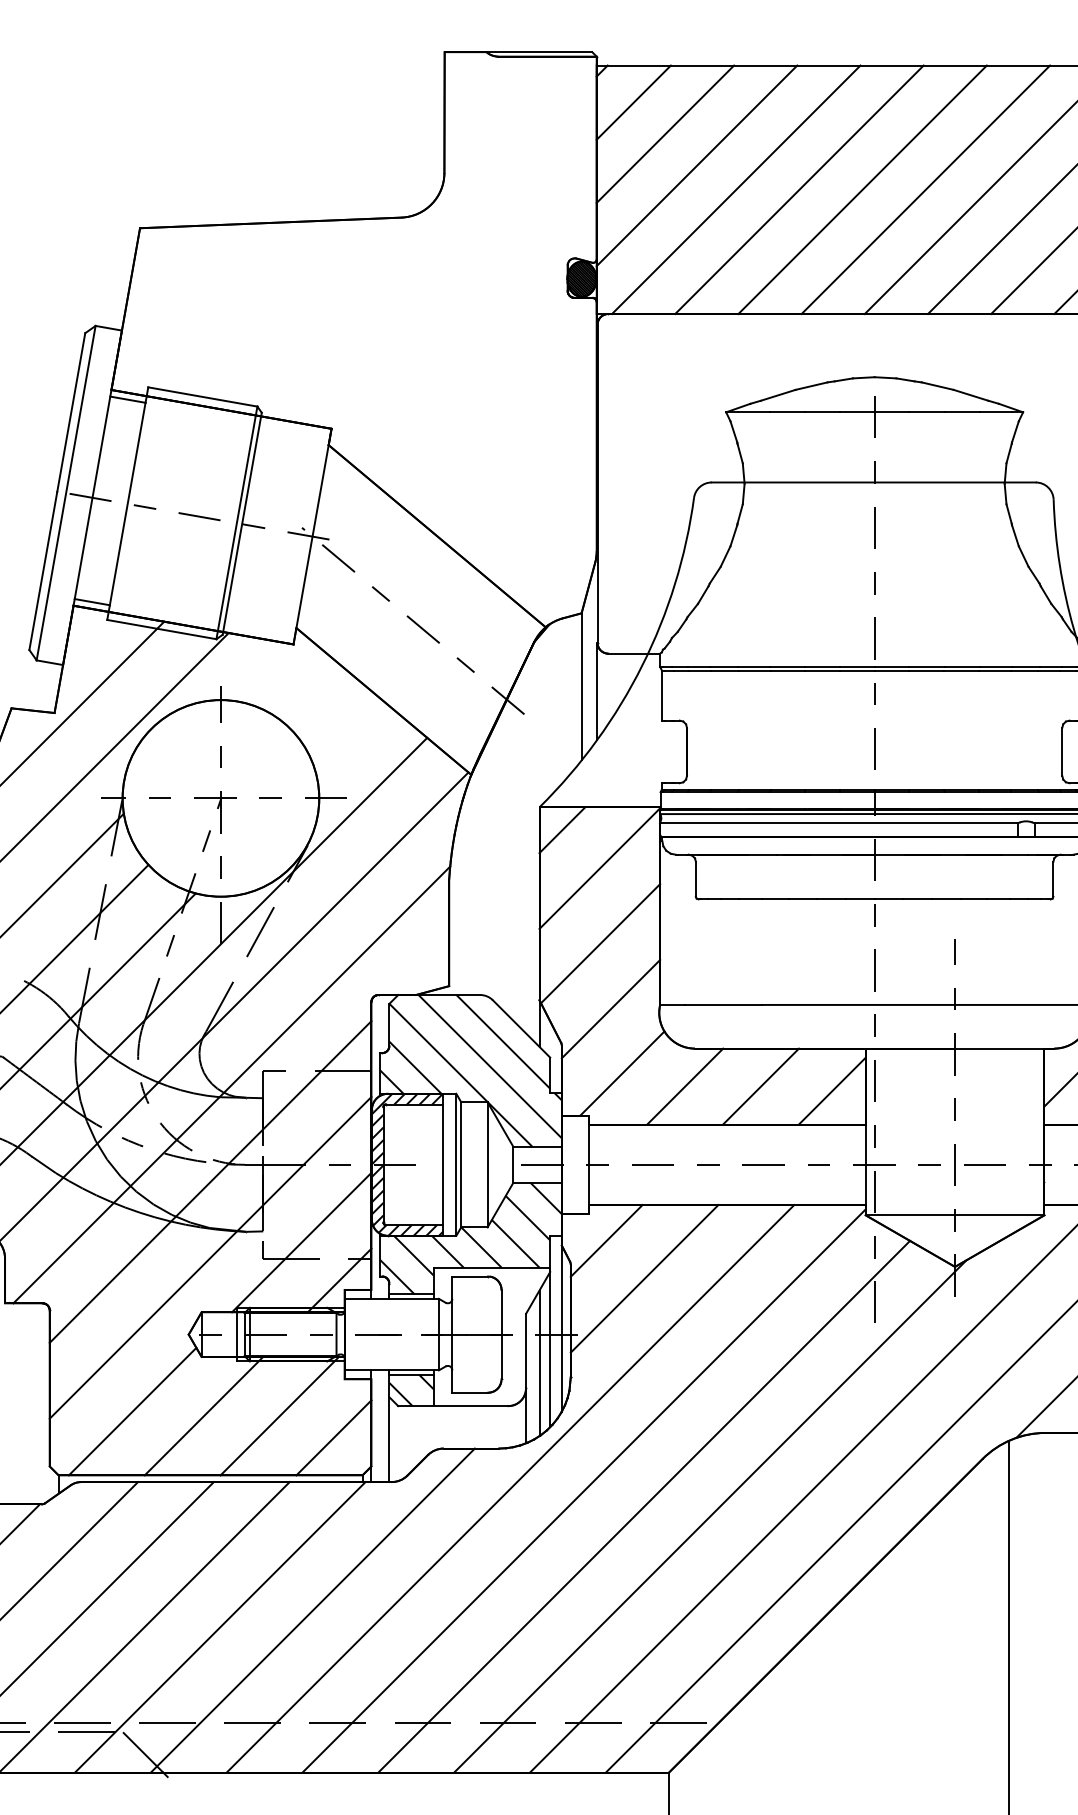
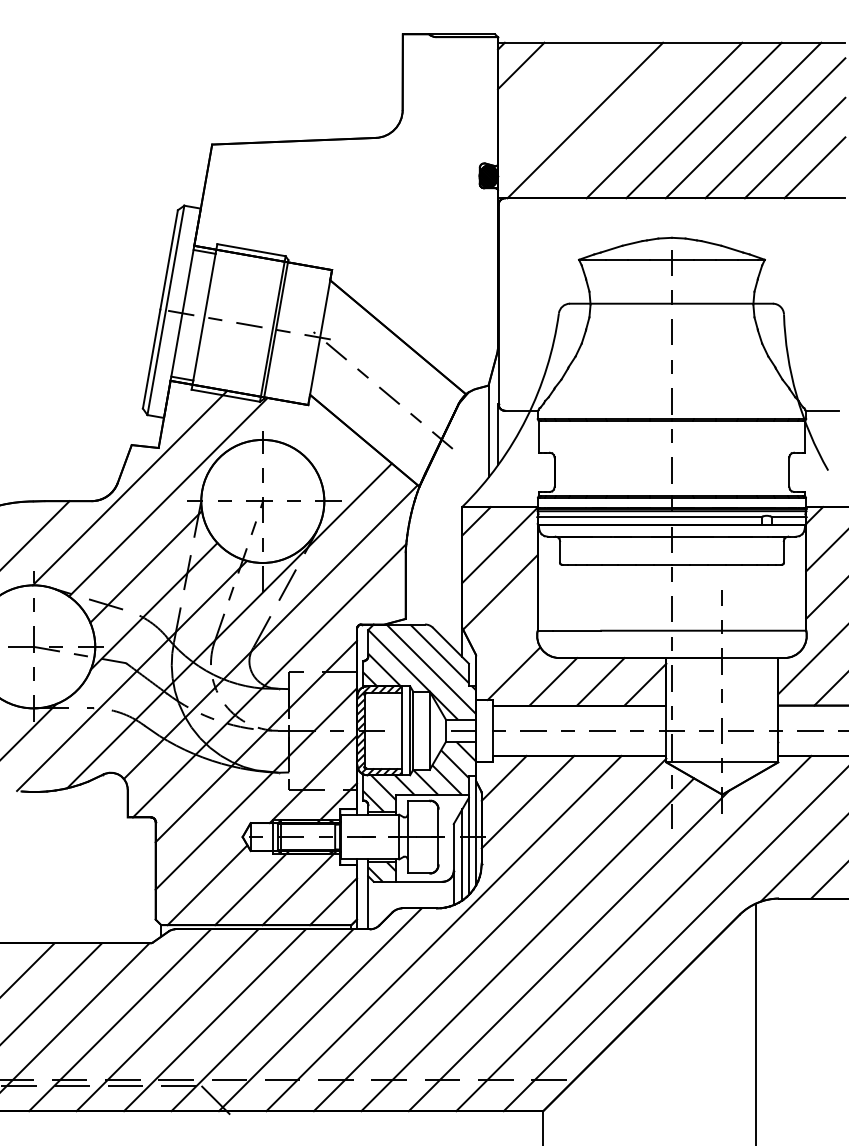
line: (666, 133) -> (541, 85), removed
line: (696, 165) -> (560, 105), removed
line: (798, 189) -> (624, 120), removed
line: (610, 1009) -> (506, 633), removed

